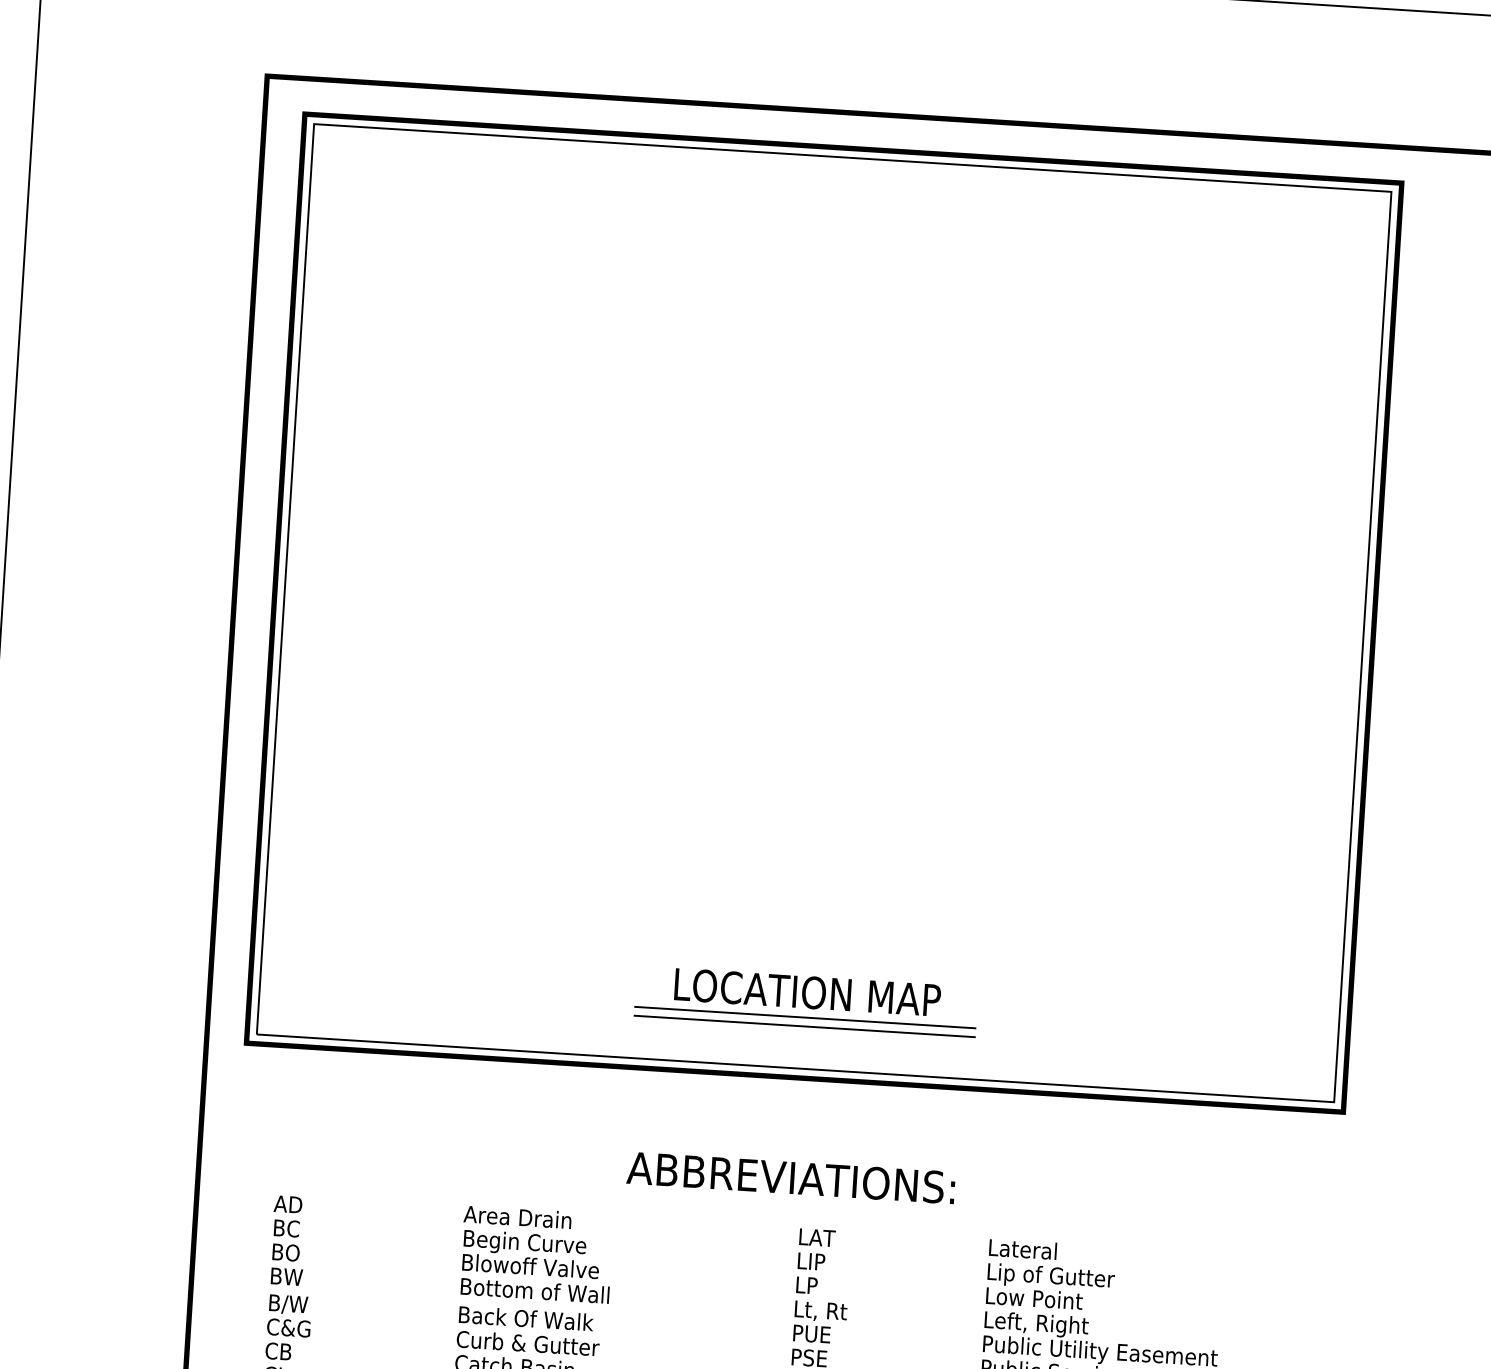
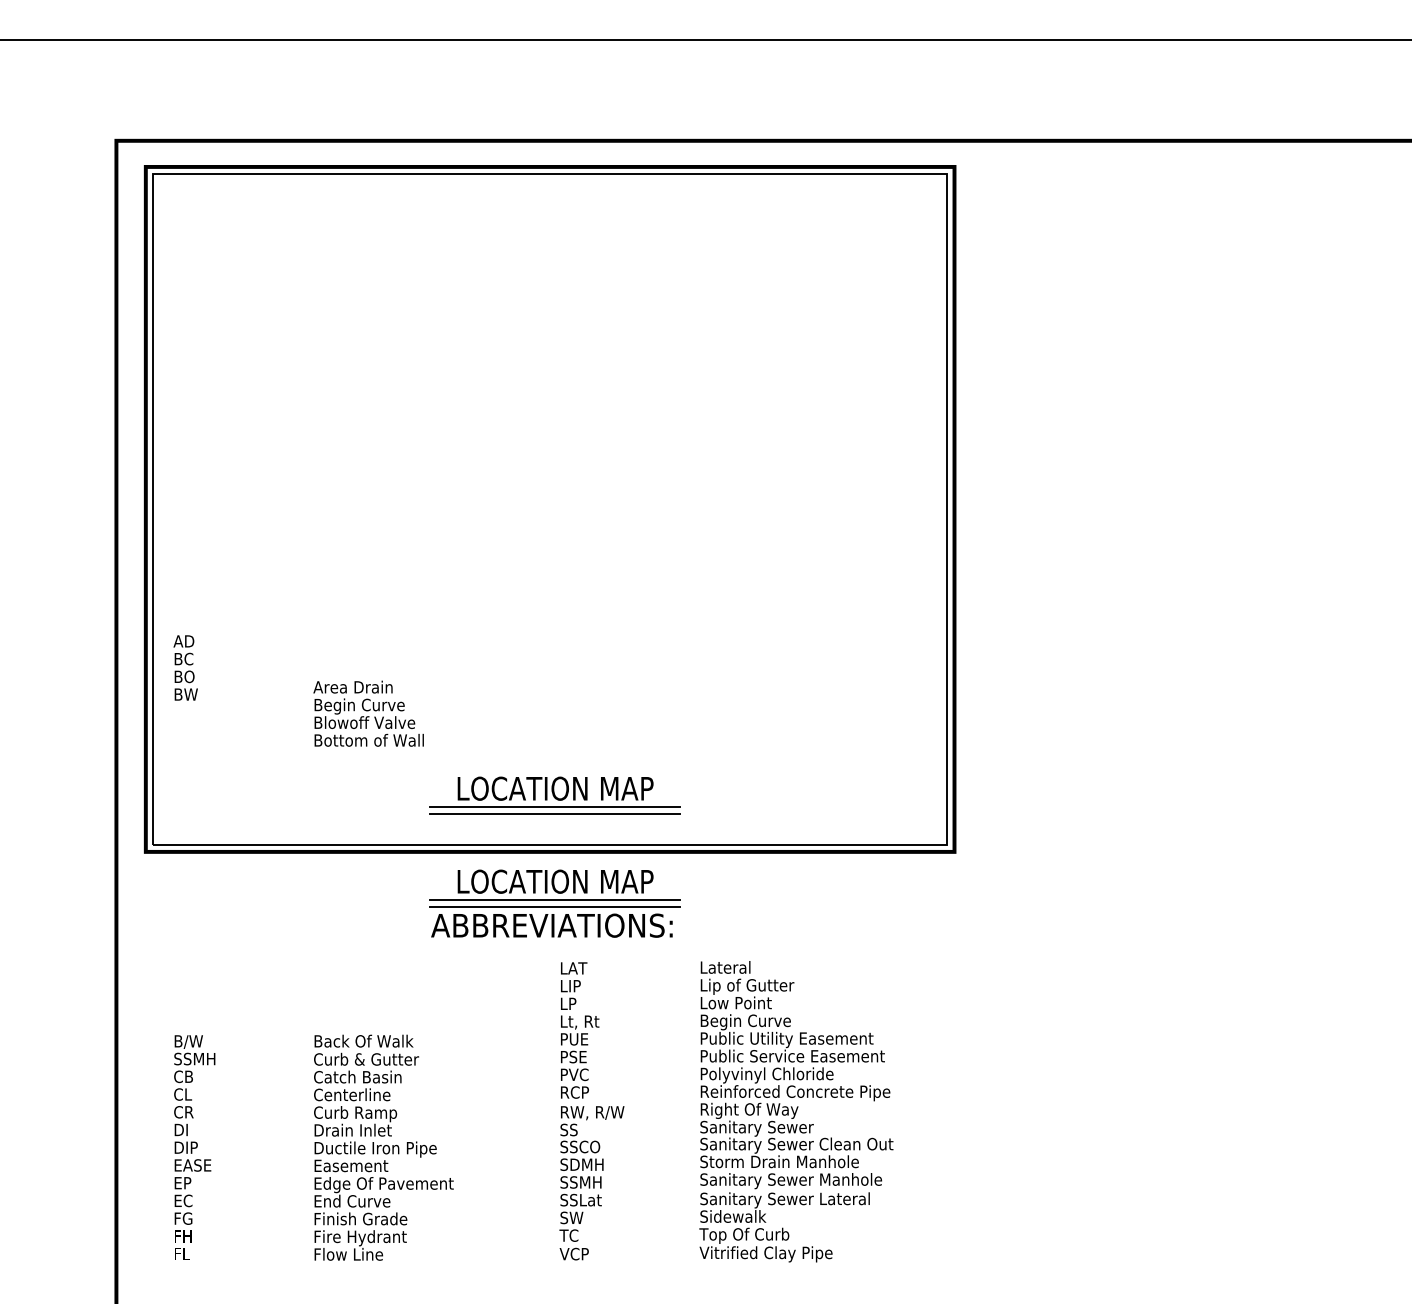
part: (797, 1127) -> (554, 888), added
text: (288, 1240) -> (185, 667), moved
text: (536, 1254) -> (368, 713), moved
text: (1046, 1325) -> (746, 1022), Left, Right -> Begin Curve
text: (294, 1327) -> (194, 1058), C&G -> SSMH

